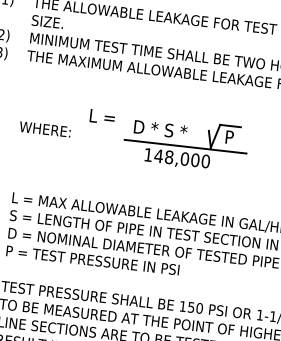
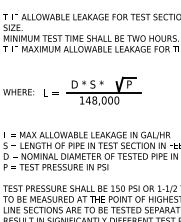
text: (103, 116) -> (51, 92), moved

